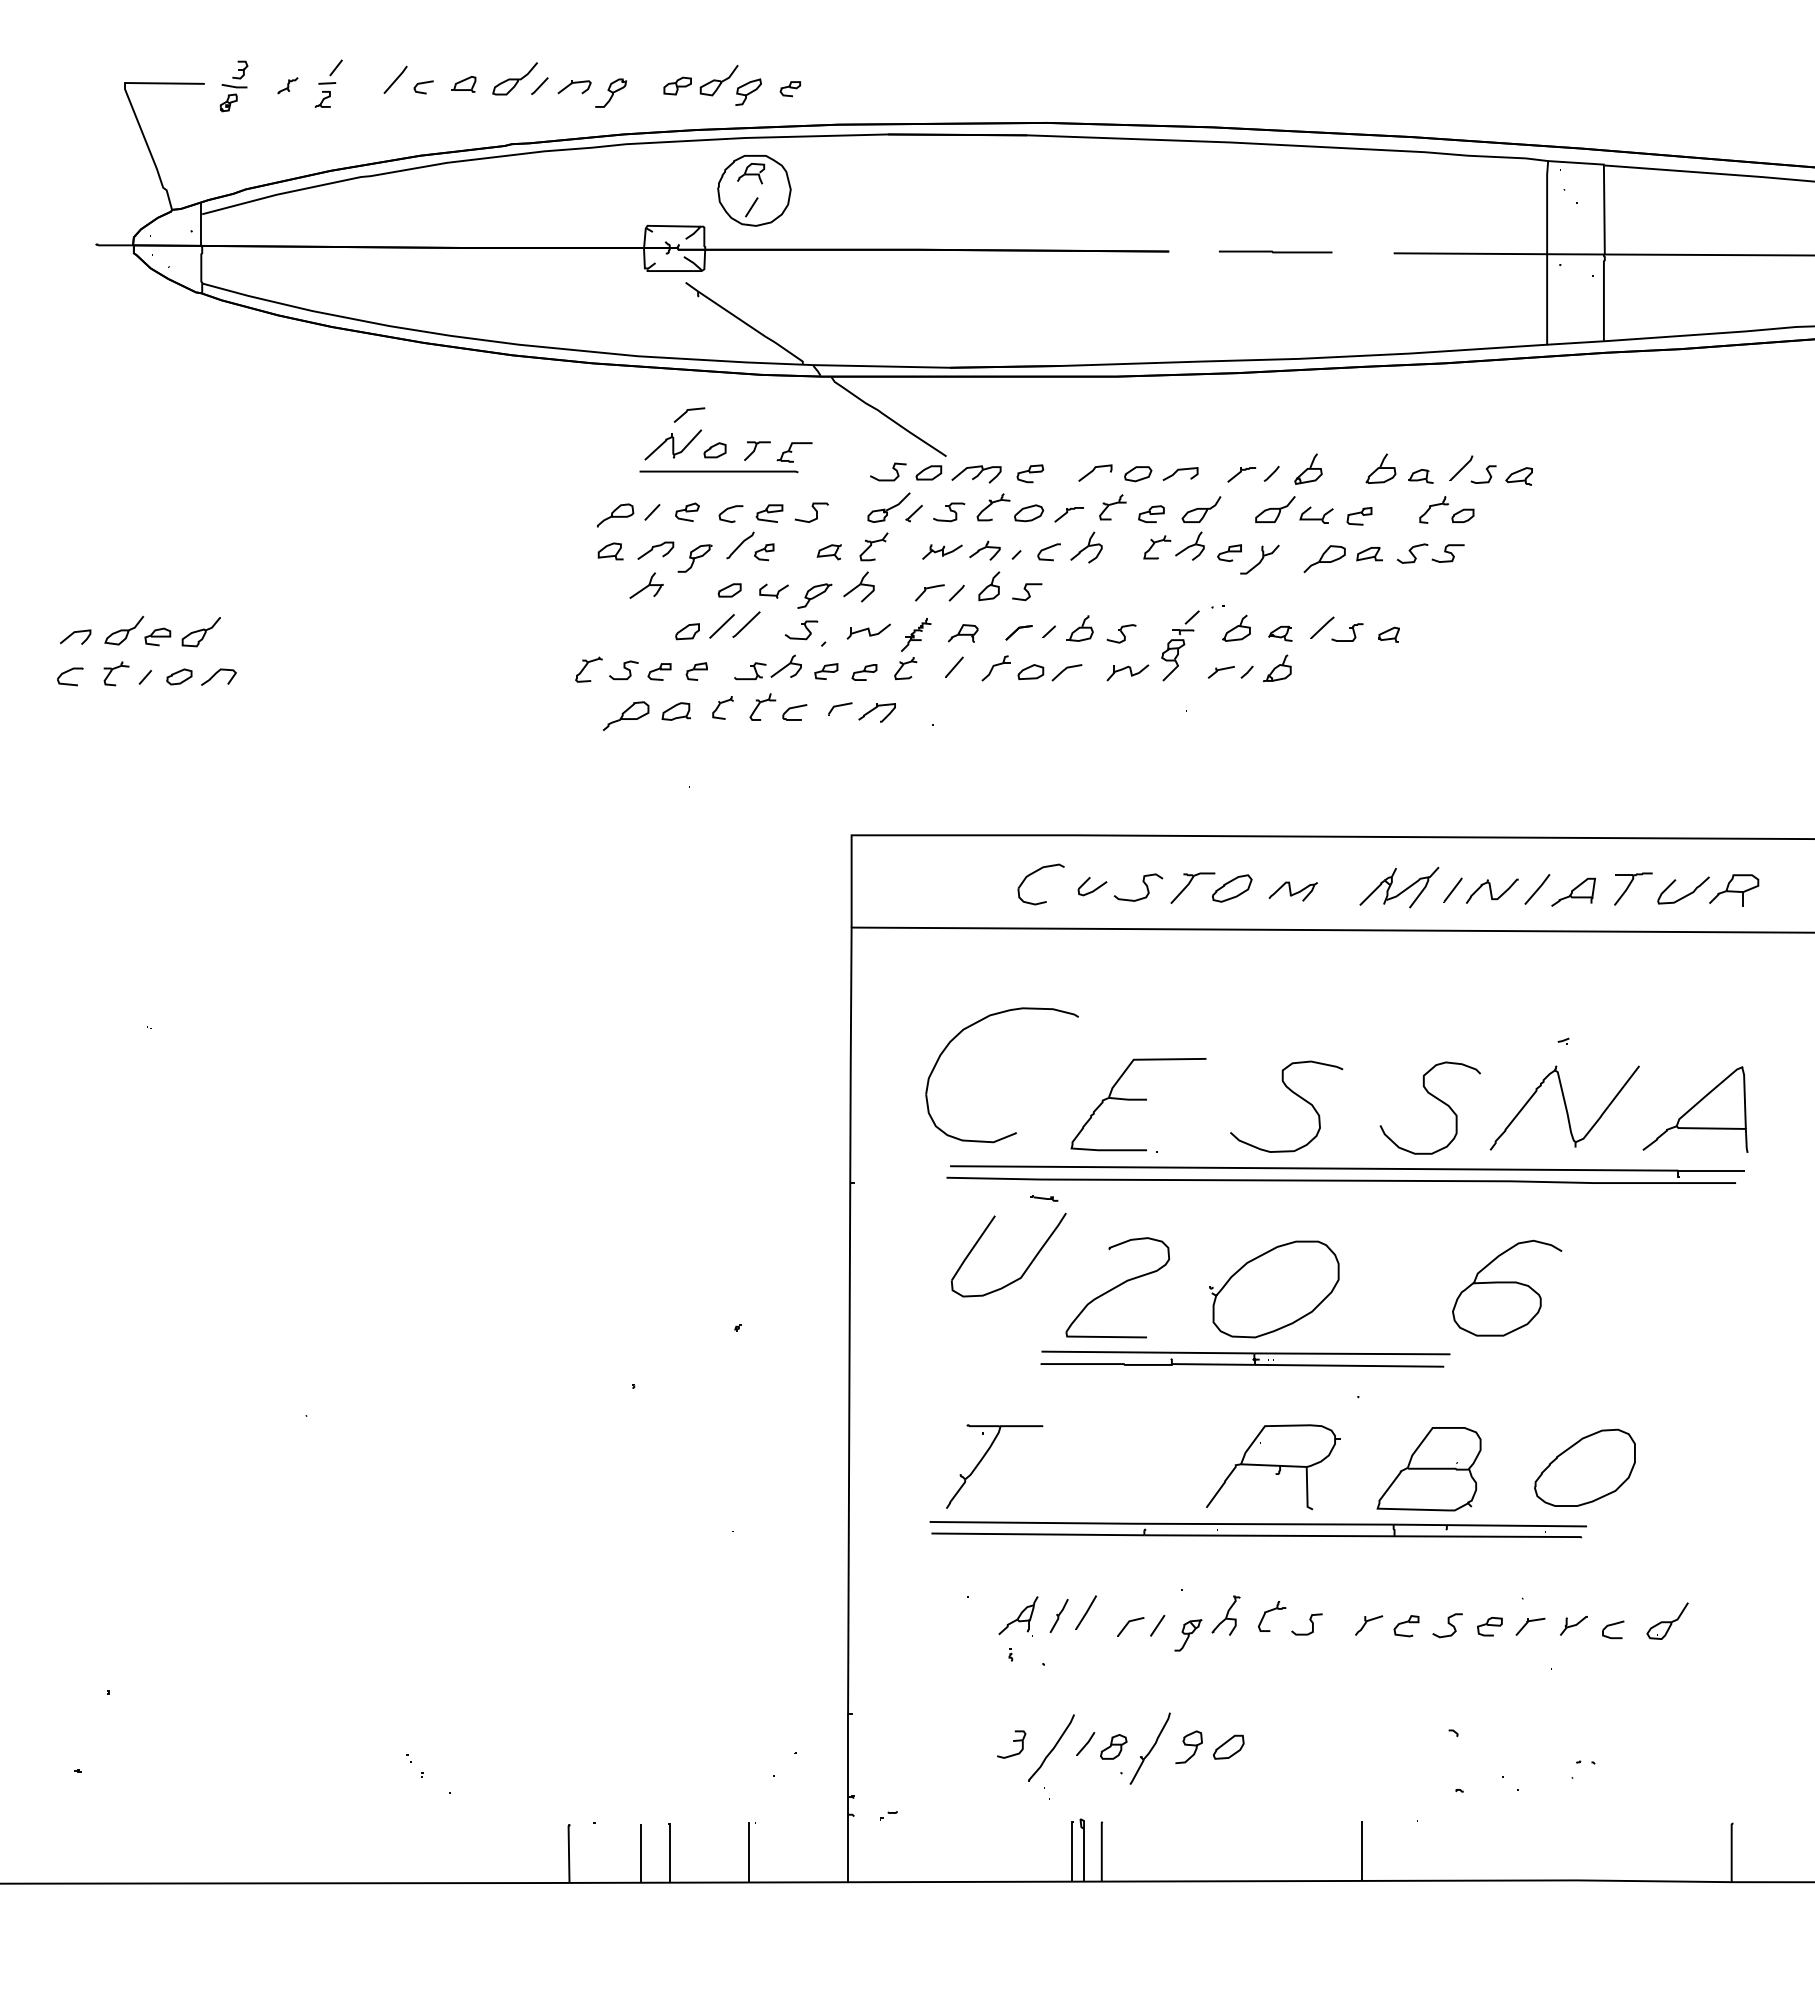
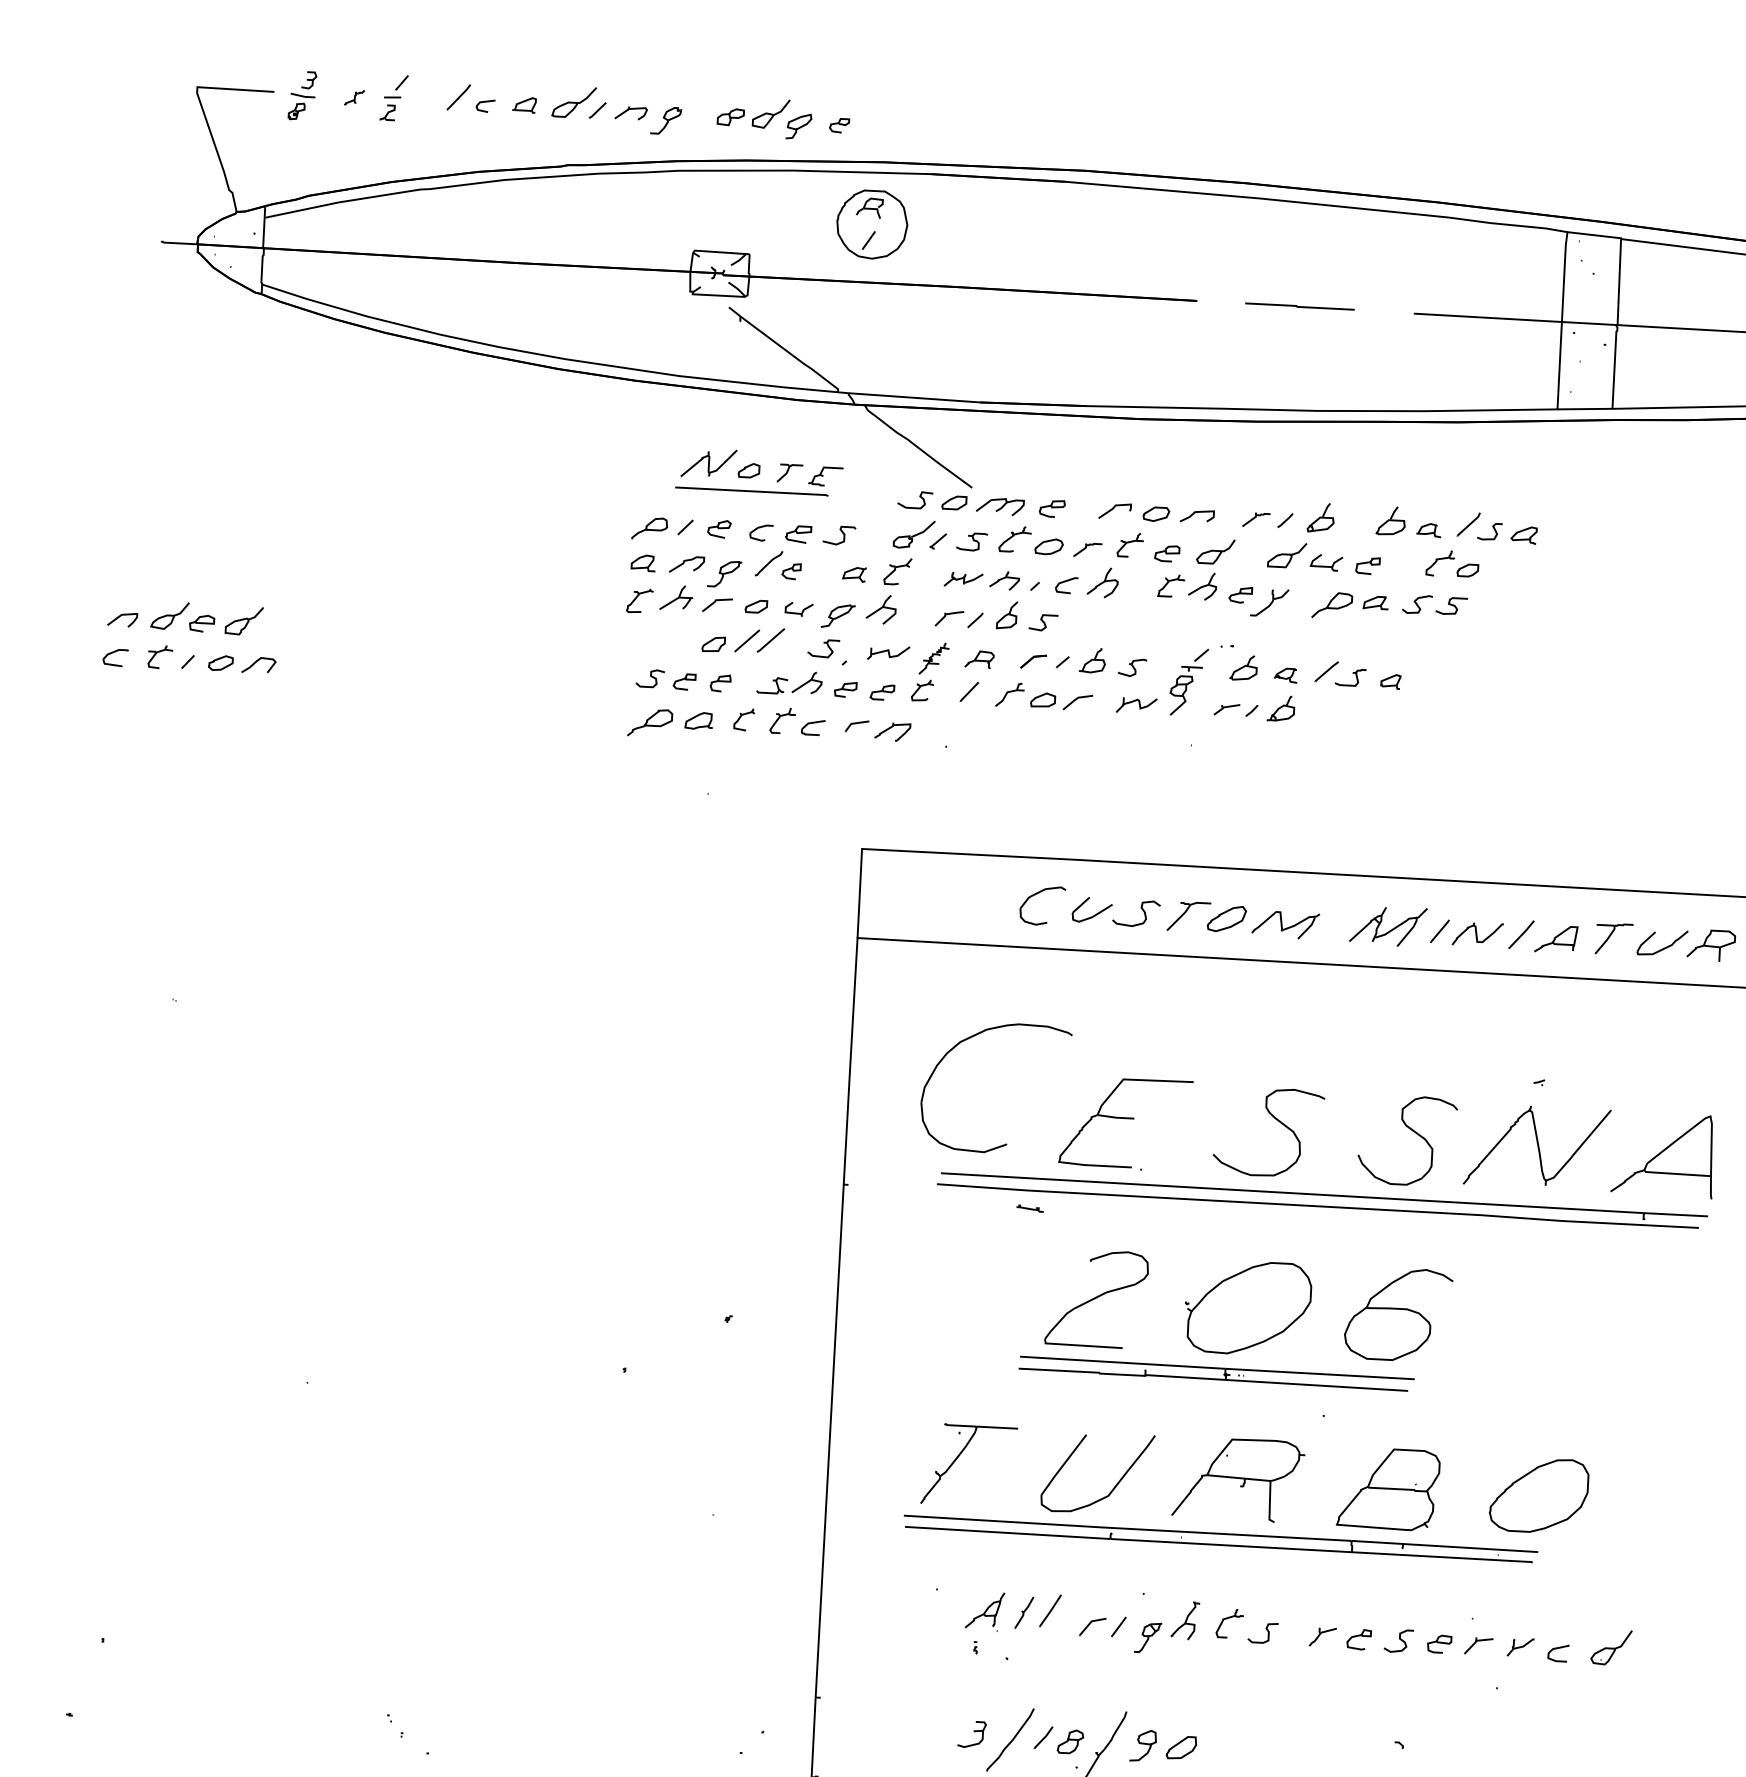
part: (754, 190) -> (872, 224), moved
line: (687, 412) -> (715, 602), moved
part: (588, 669) -> (639, 600), moved
part: (1092, 886) -> (1092, 910), size x1.43
part: (1293, 891) -> (1285, 924), size x1.43
part: (1027, 1266) -> (1115, 1485), moved
curve: (1507, 1283) -> (1398, 1309), moved

